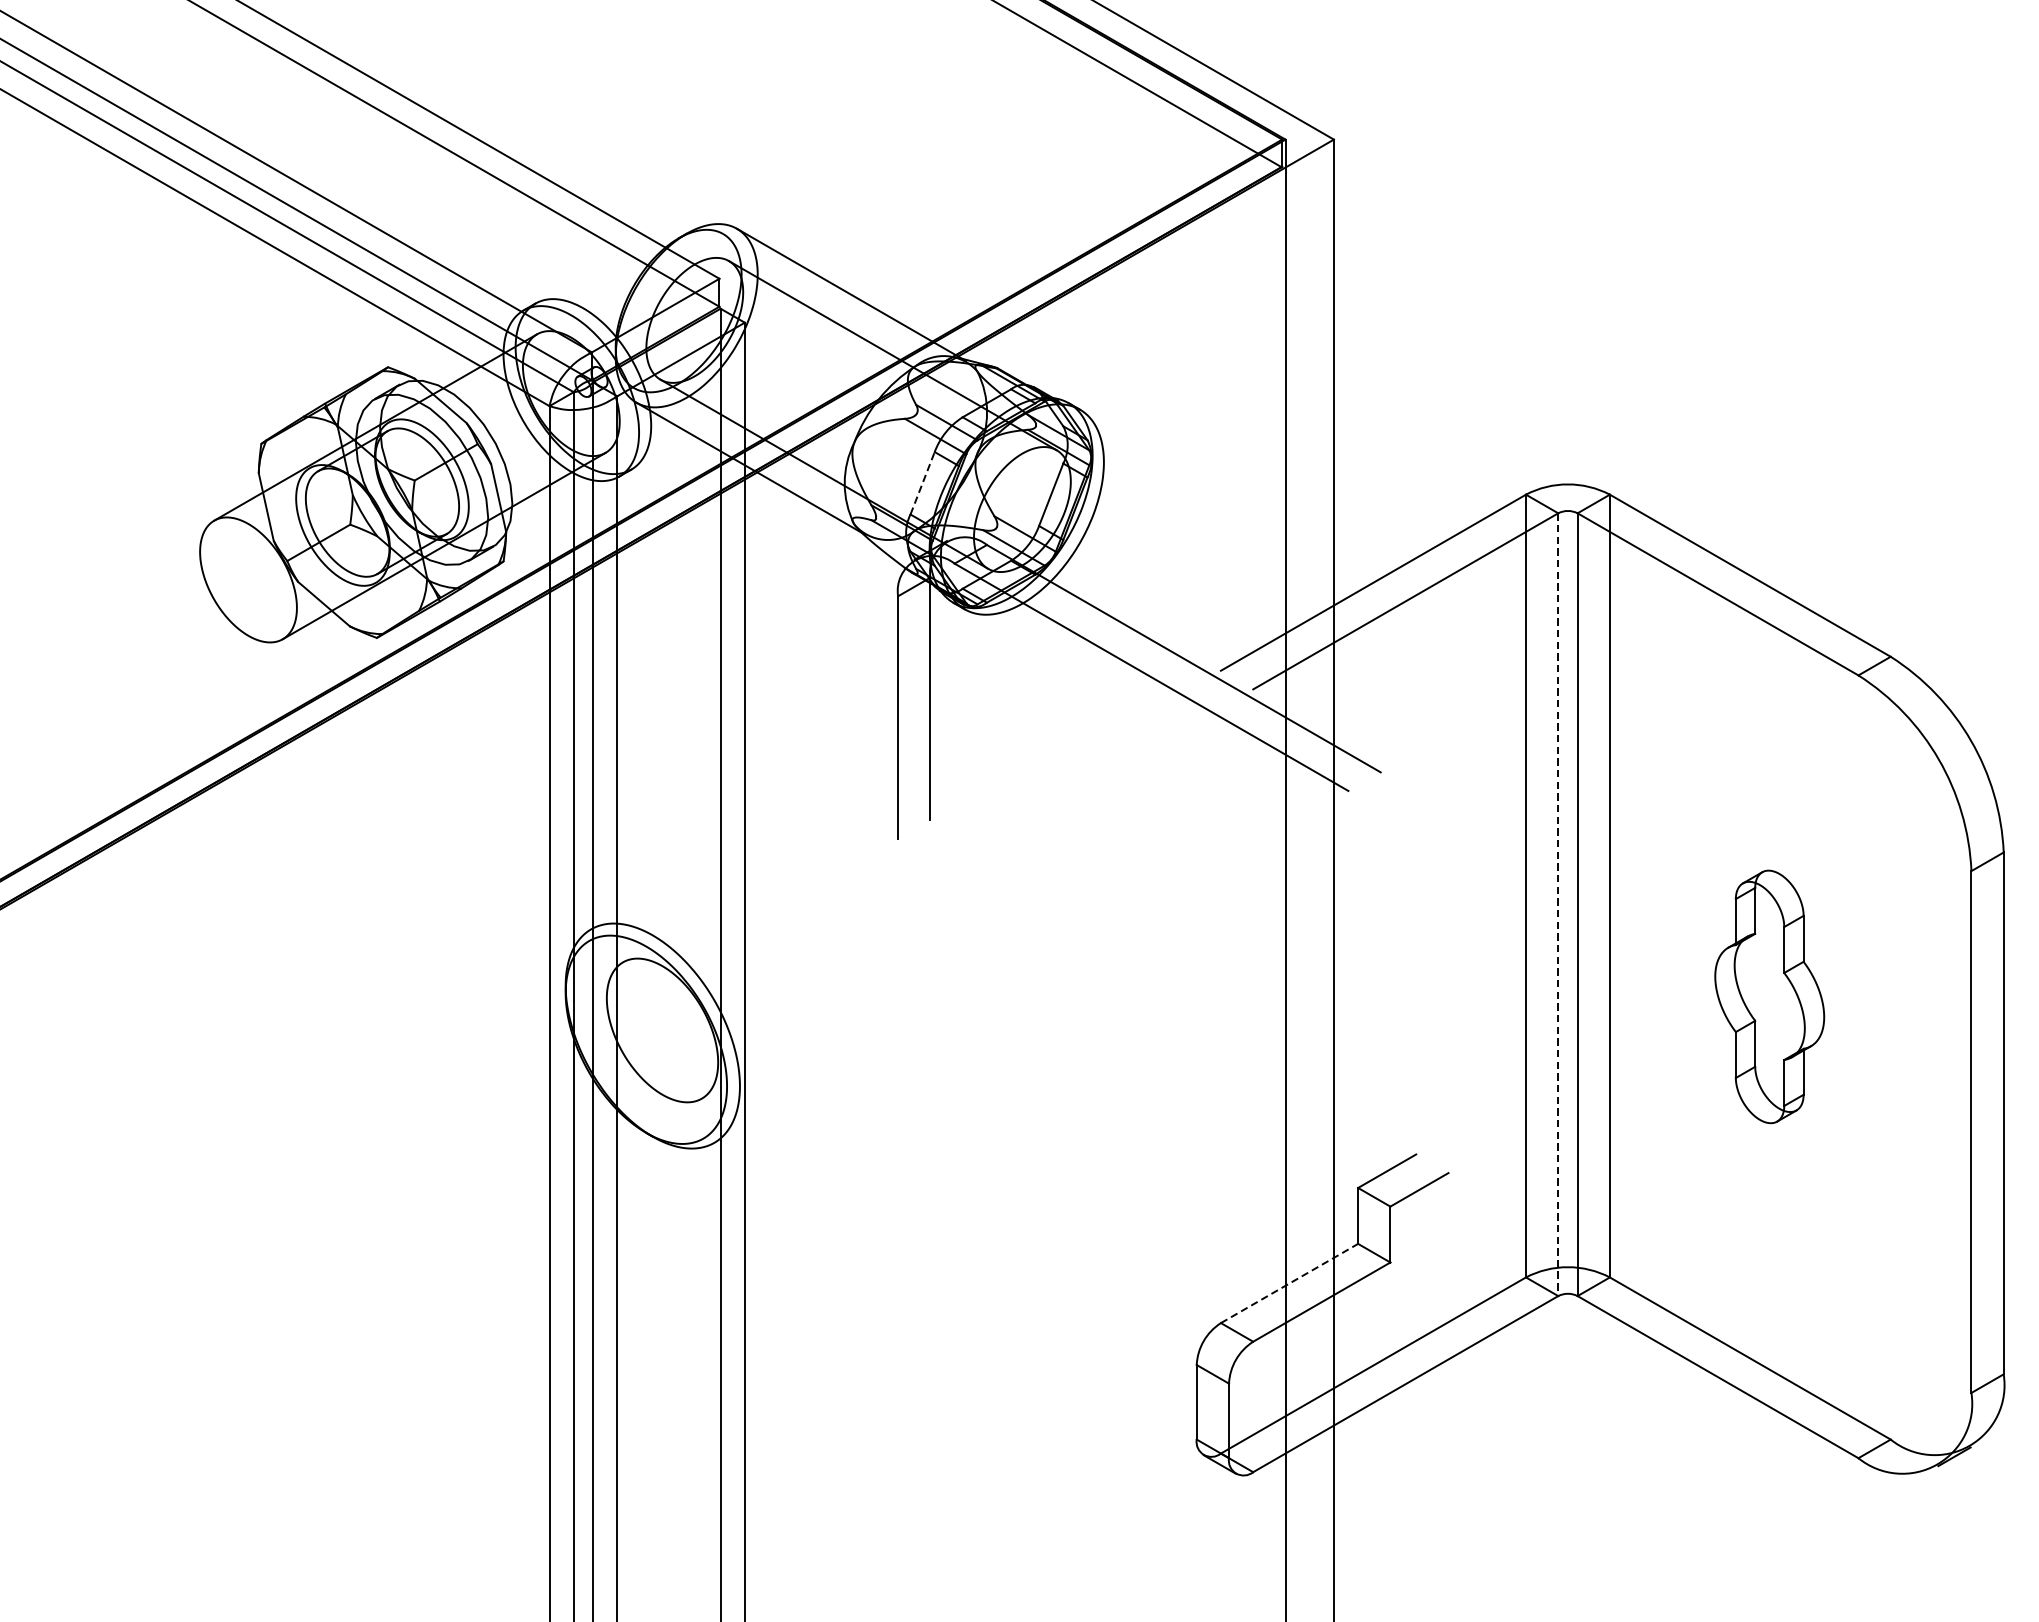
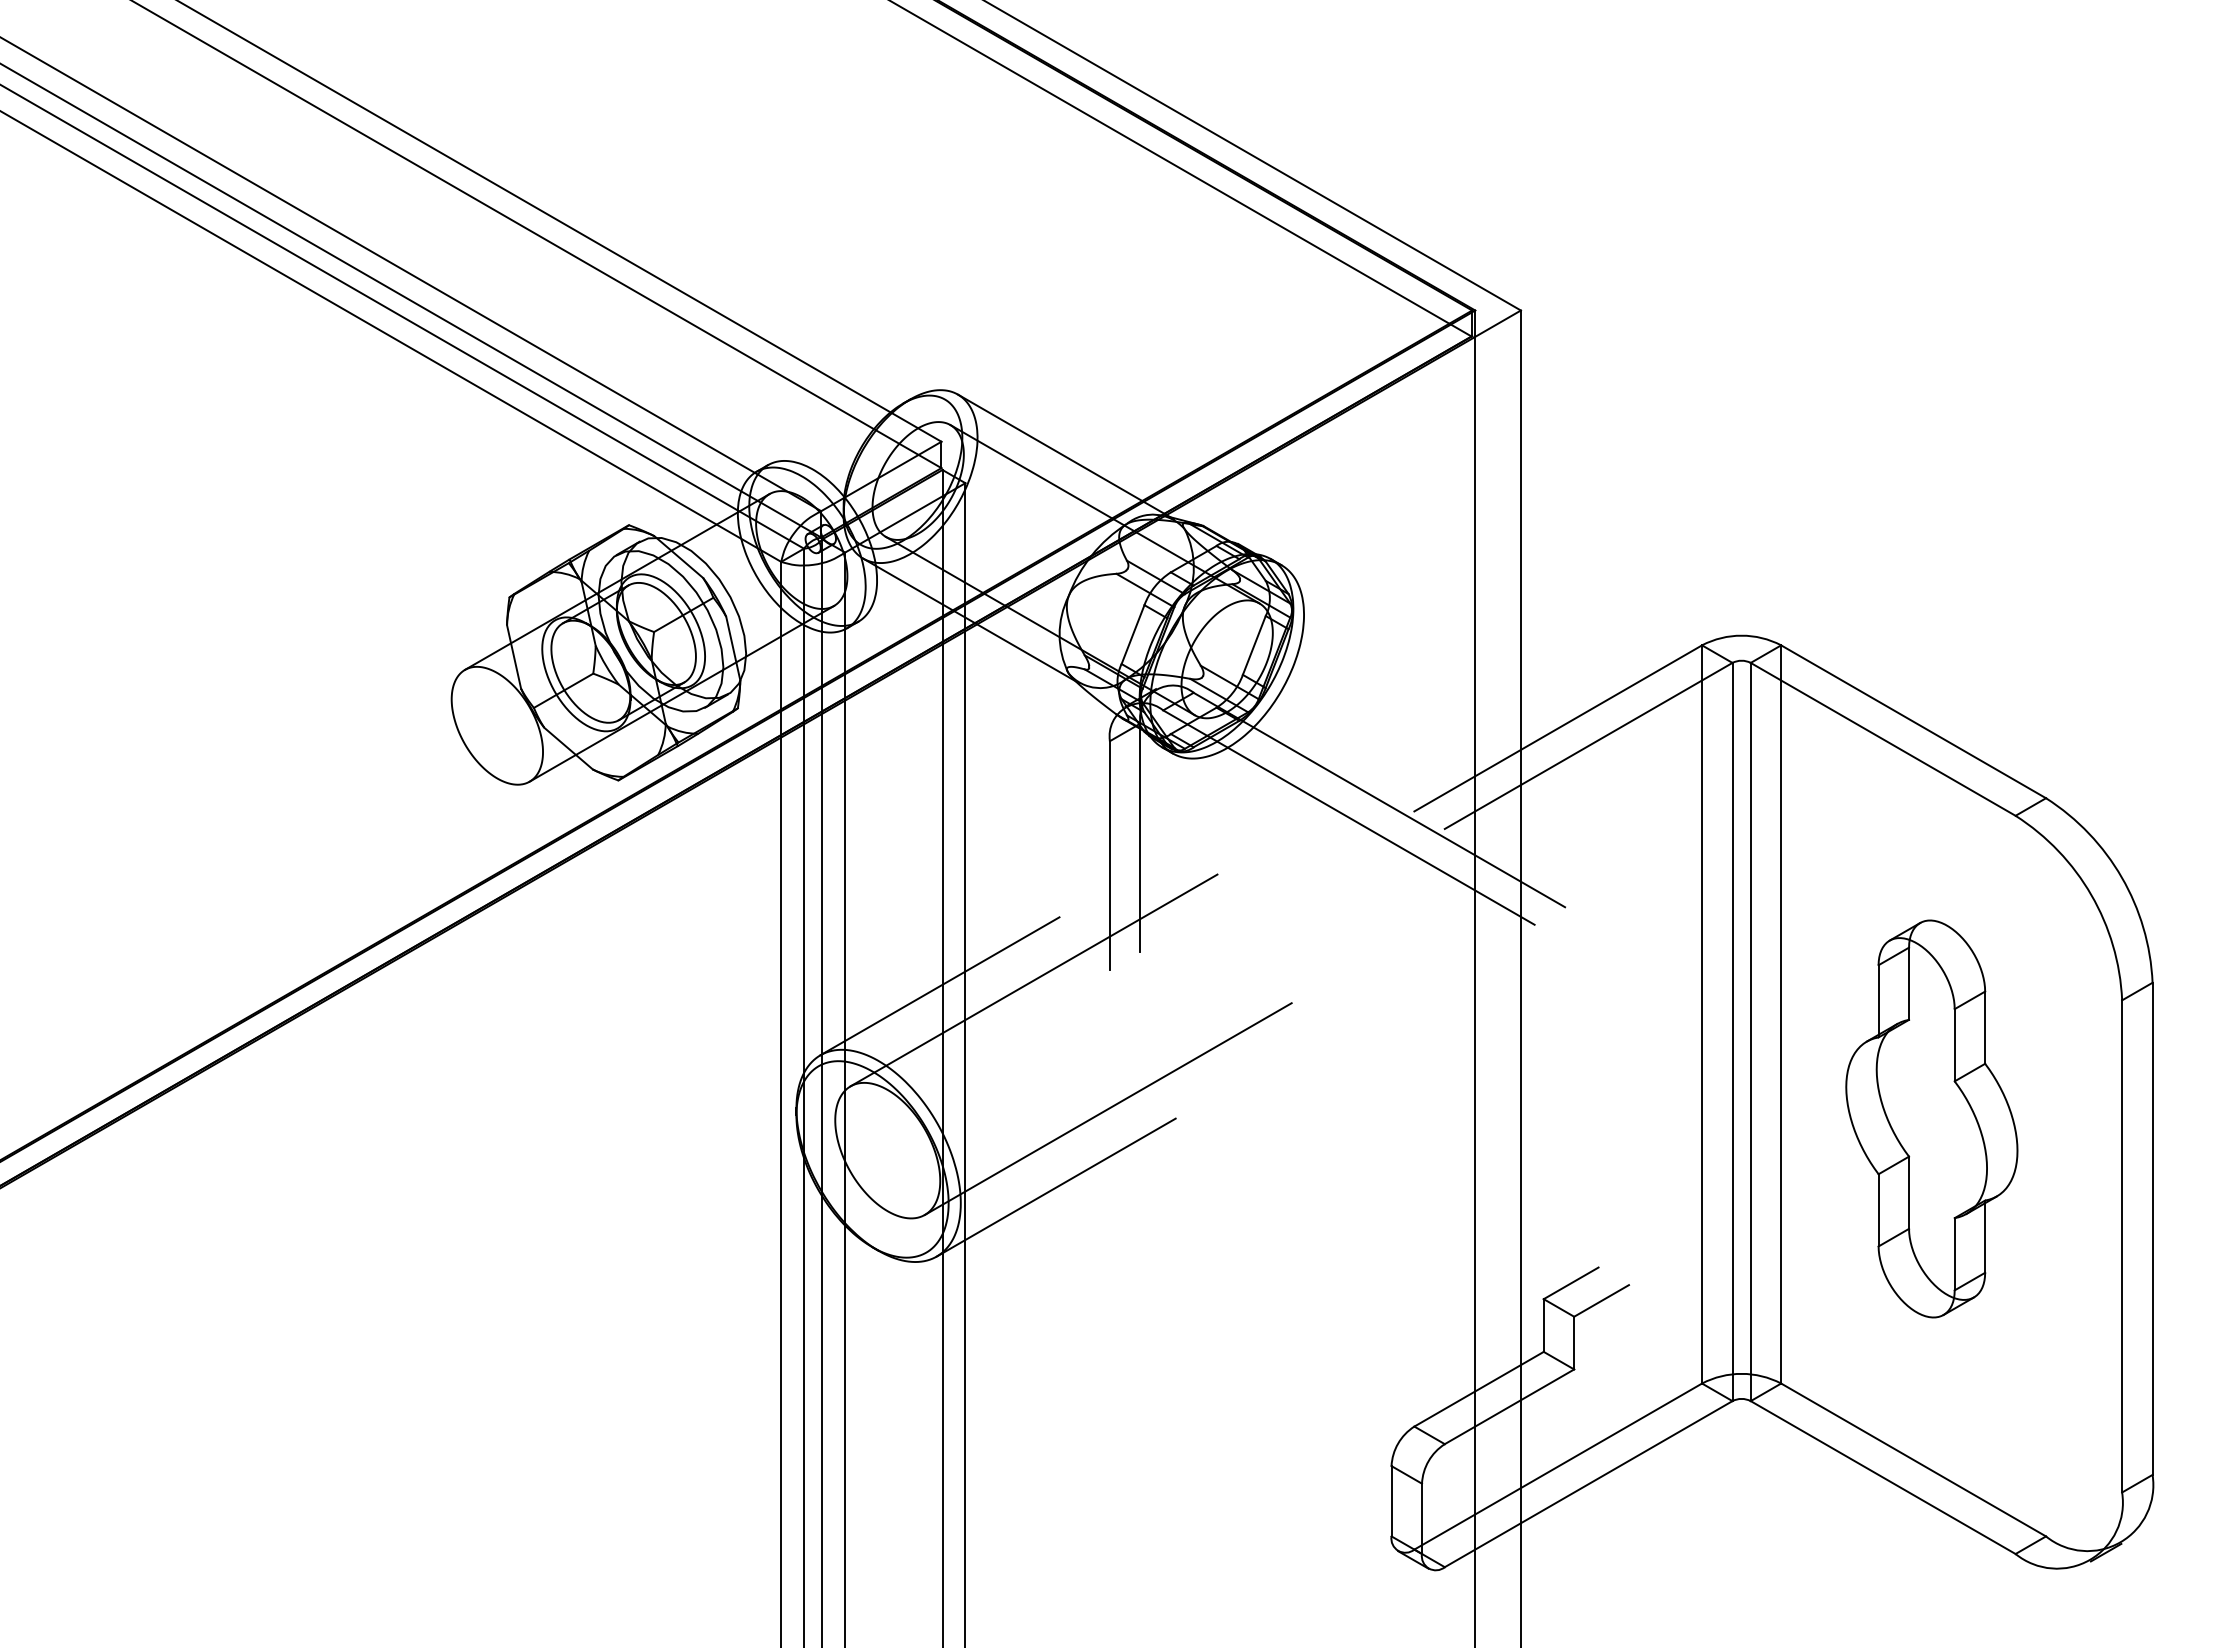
line: (923, 483) -> (1133, 634), dashed -> solid
line: (817, 850) -> (1033, 980), added
line: (717, 856) -> (939, 986), added
line: (1558, 905) -> (1732, 1032), dashed -> solid
line: (895, 985) -> (1107, 1108), added
part: (1769, 996) -> (1931, 1118), size x1.67
line: (840, 1069) -> (1055, 1187), added
line: (1289, 1283) -> (1479, 1389), dashed -> solid

